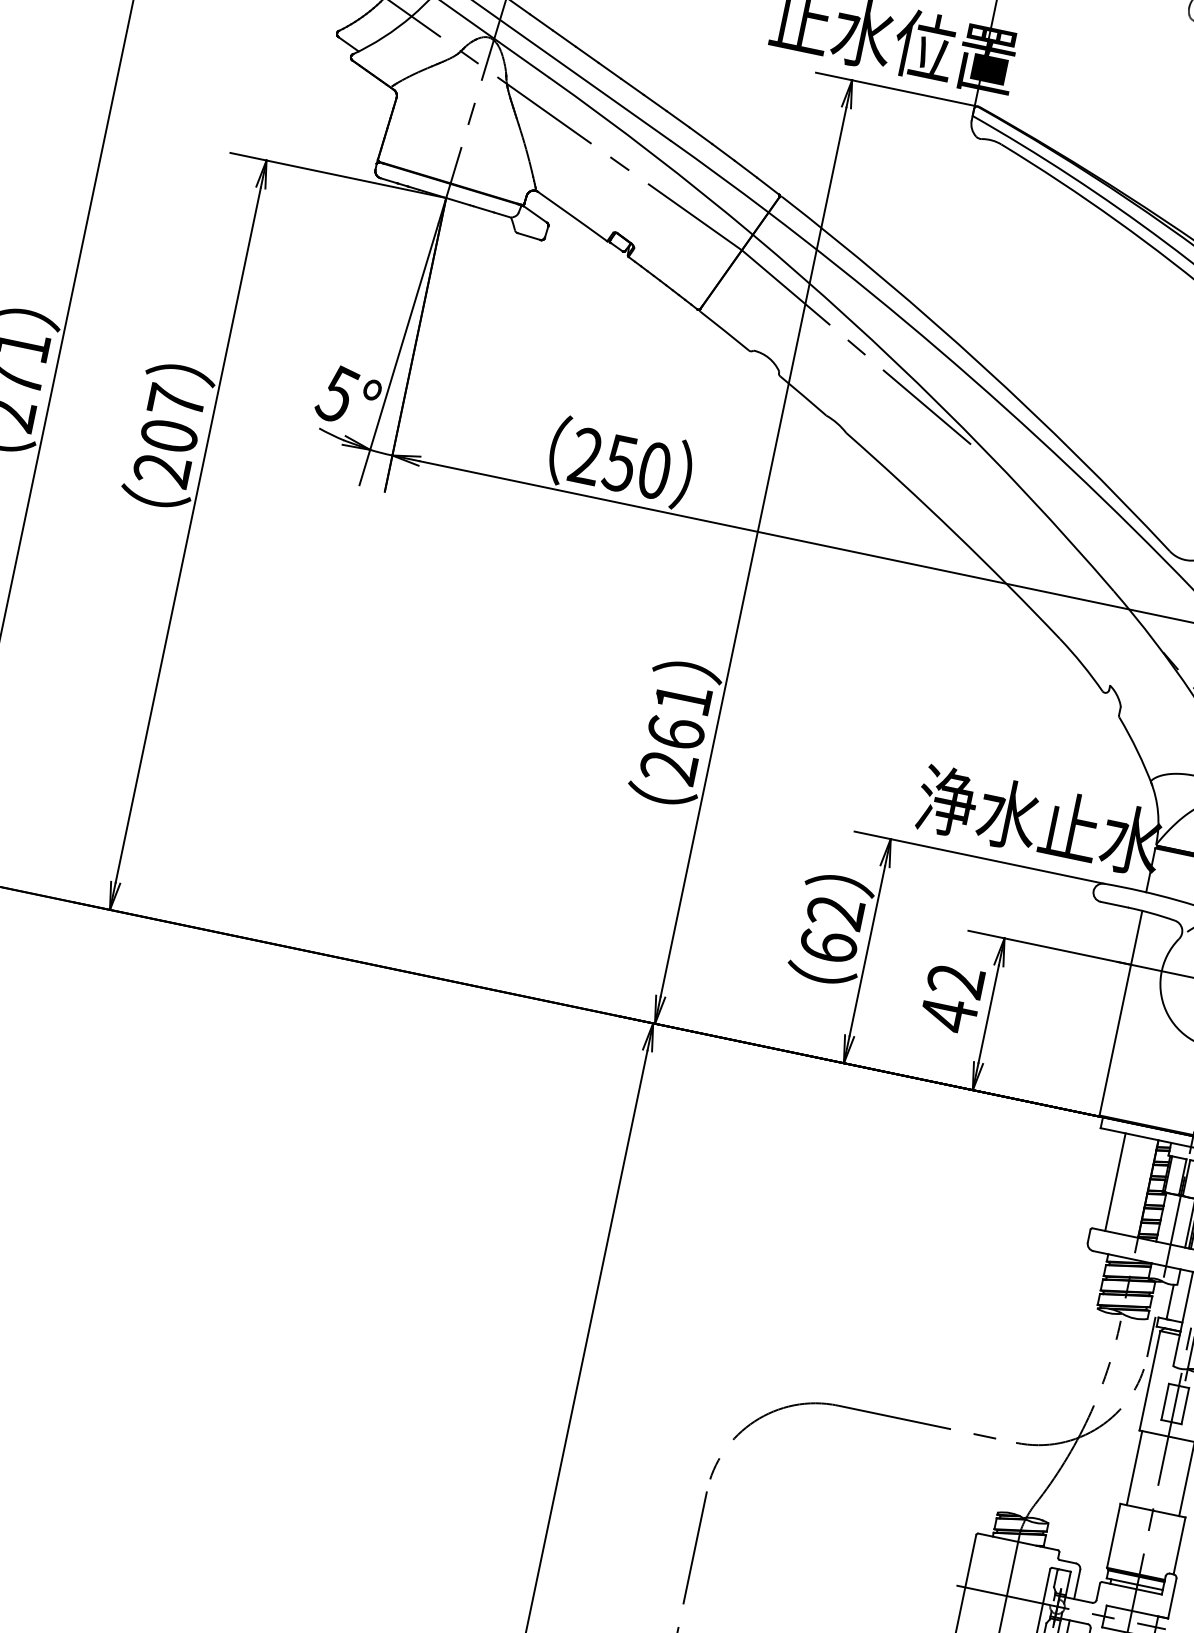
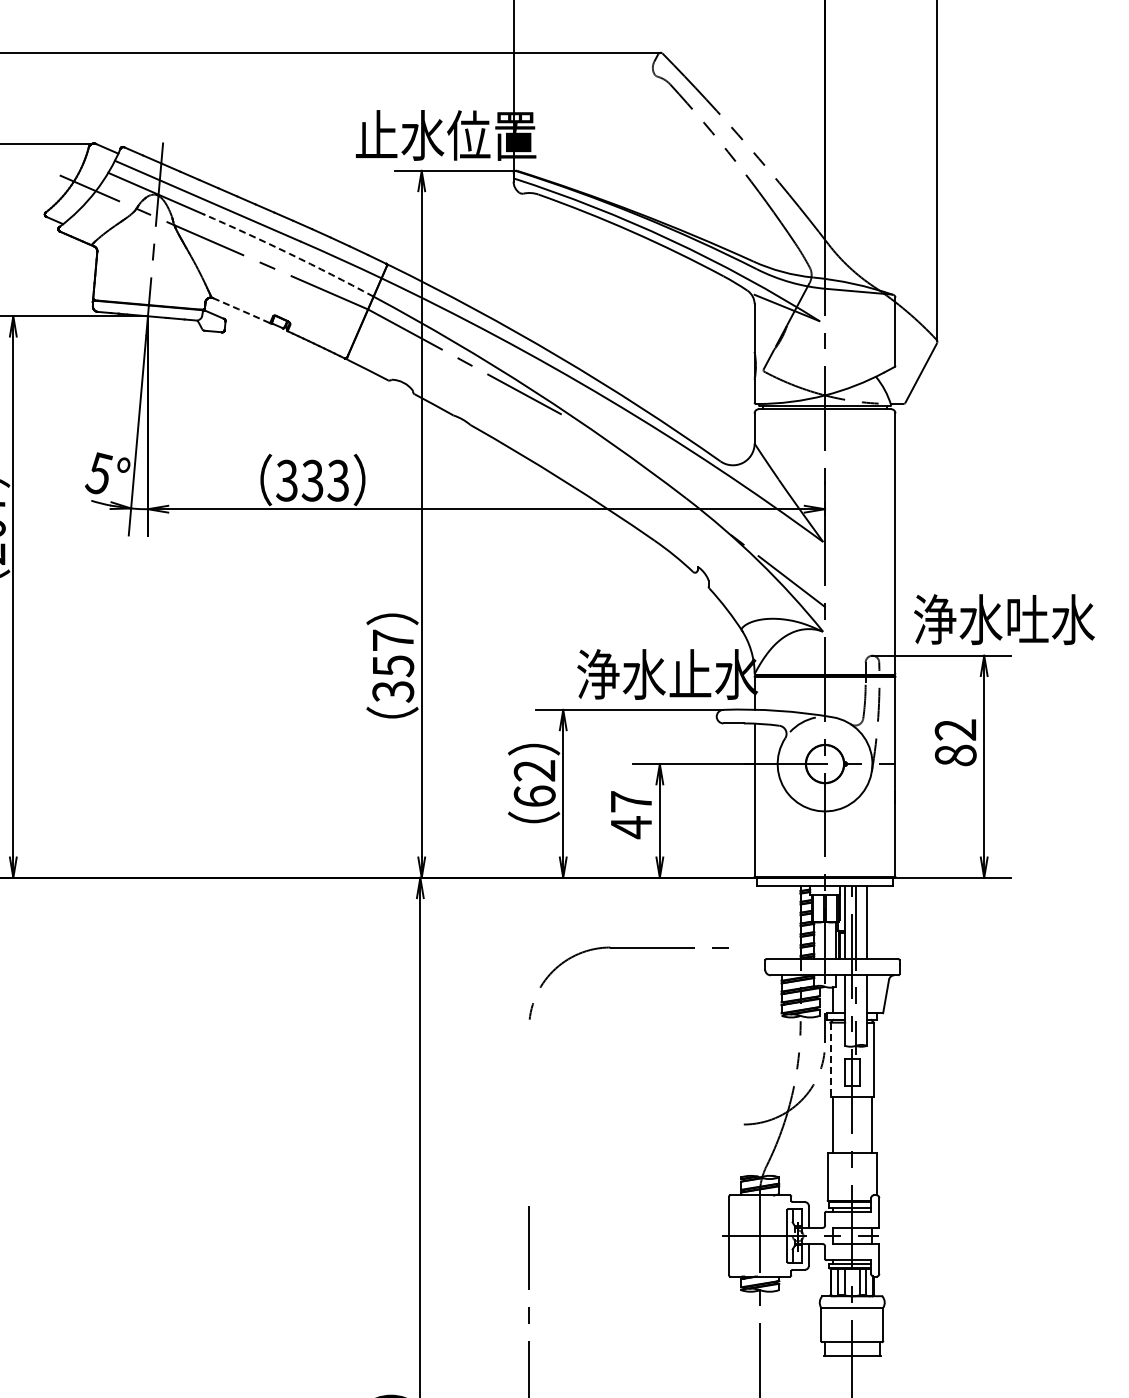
arc: (652, 153) -> (289, 253), solid -> dashed
line: (572, 216) -> (241, 310), solid -> dashed
text: (620, 463) -> (312, 480), 250 -> 333
text: (676, 732) -> (393, 665), 261 -> 357
text: (954, 980) -> (630, 801), 42 -> 47
line: (1116, 1182) -> (776, 922), removed
line: (1149, 1381) -> (830, 1060), solid -> dashed
part: (861, 1411) -> (628, 948), moved

